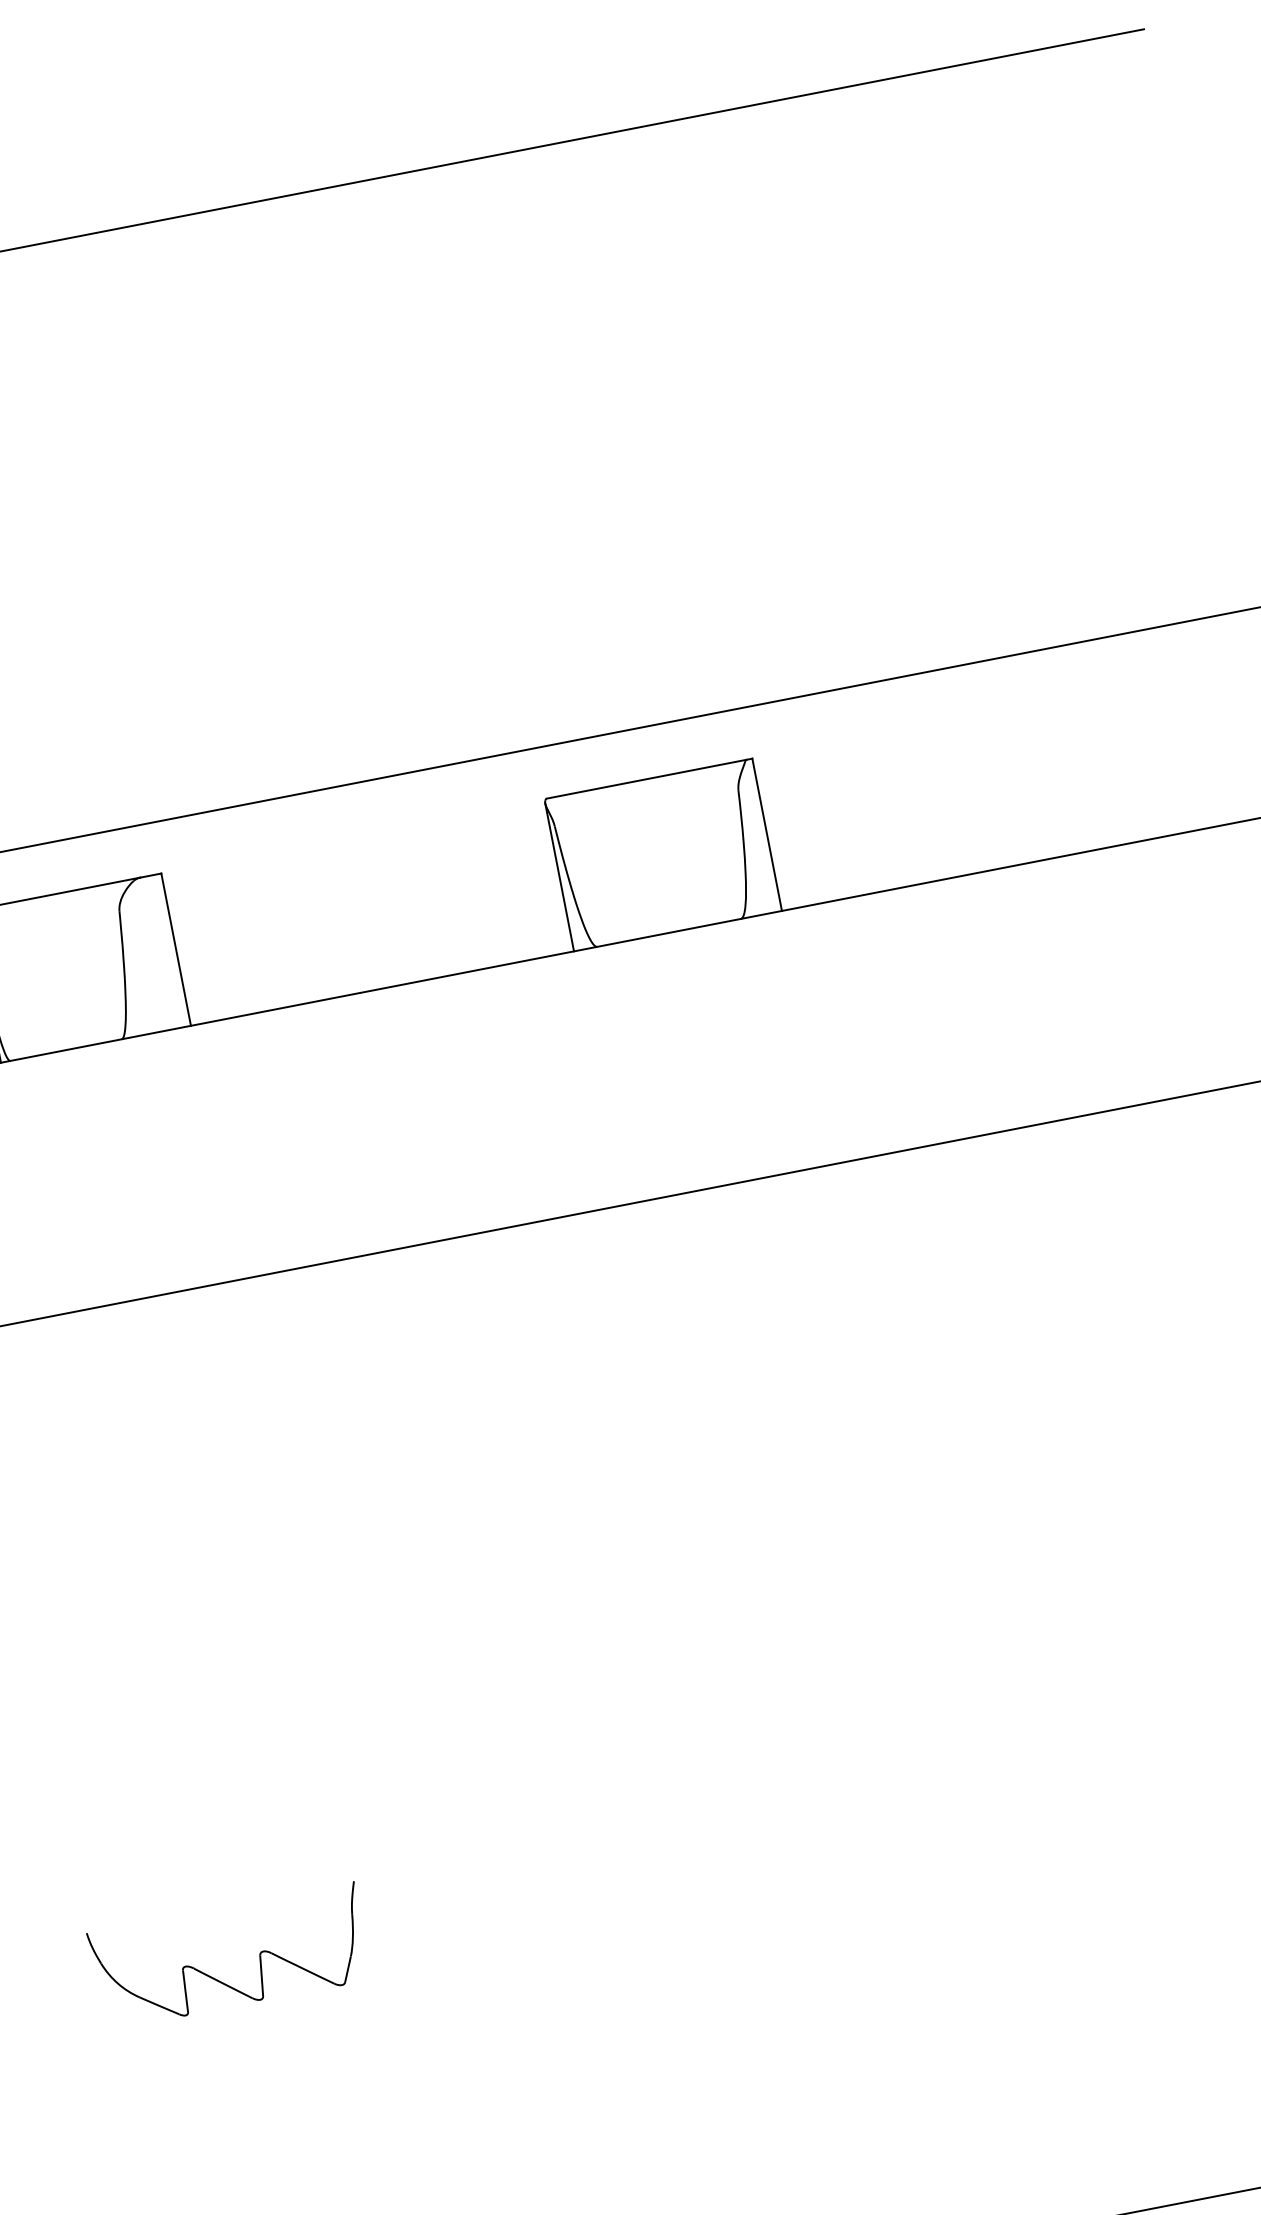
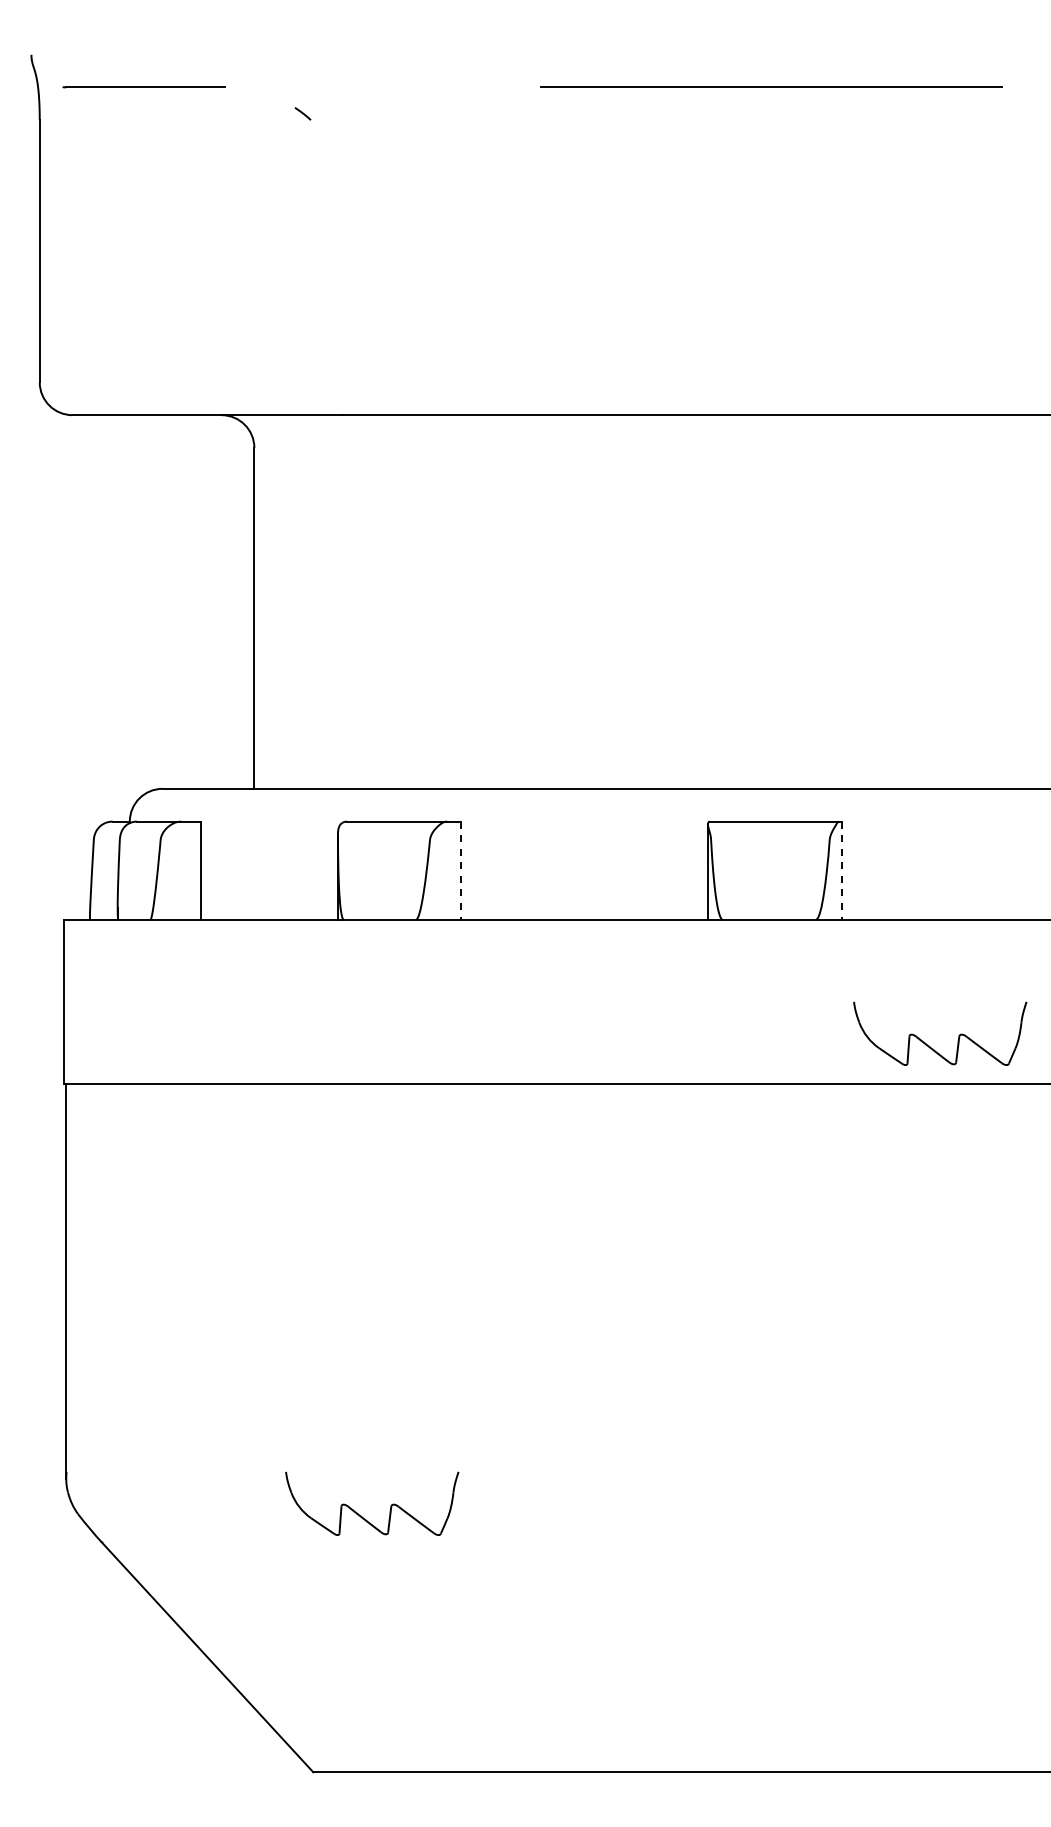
line: (767, 835) -> (842, 871), solid -> dashed
line: (176, 950) -> (460, 871), solid -> dashed
part: (954, 1079) -> (929, 1045), added

